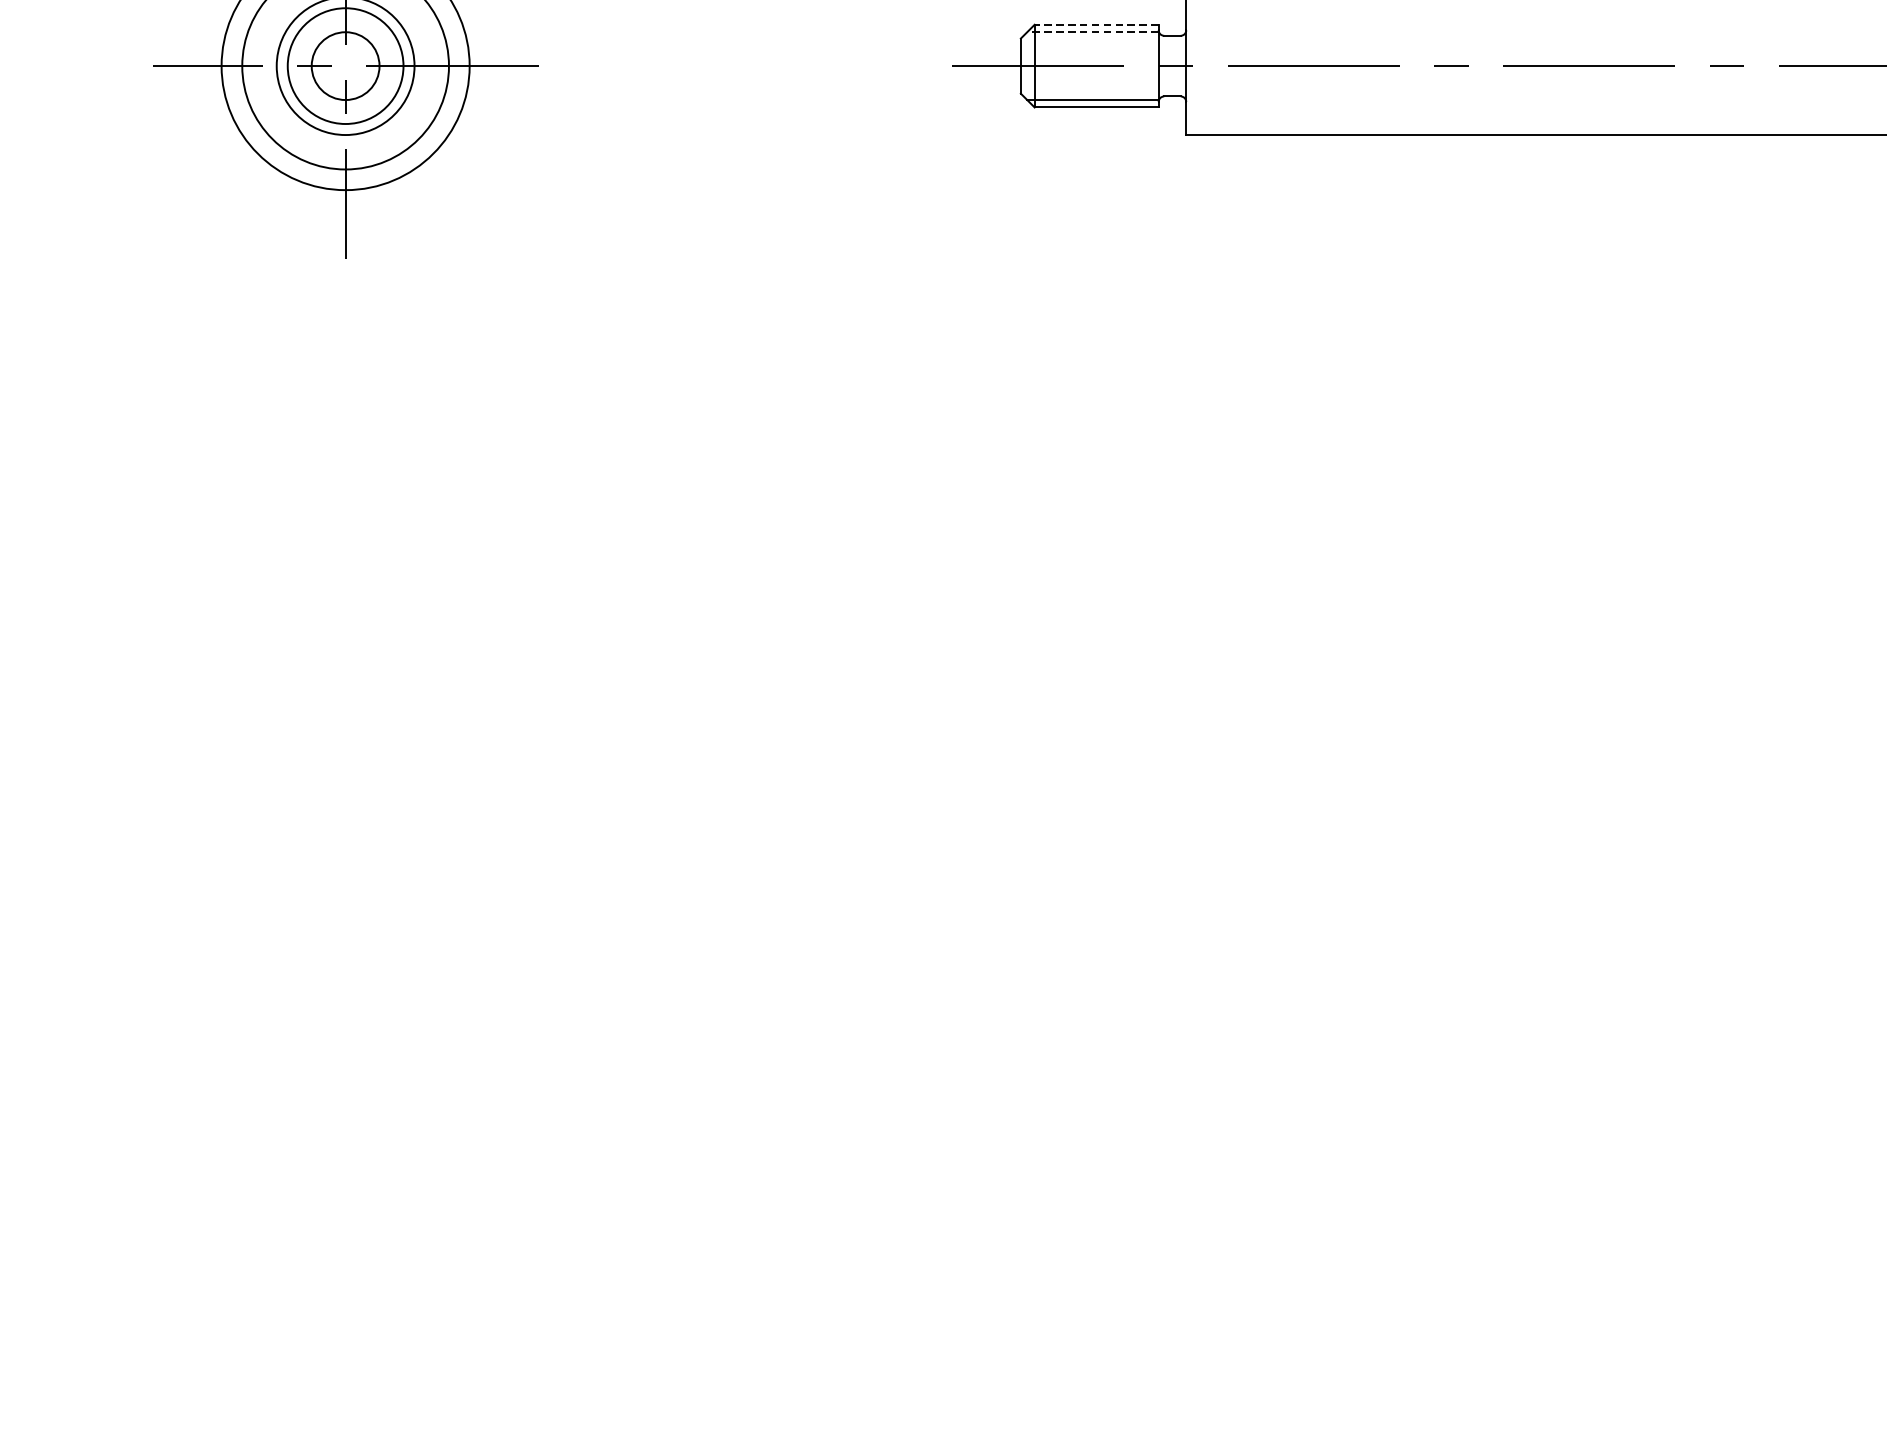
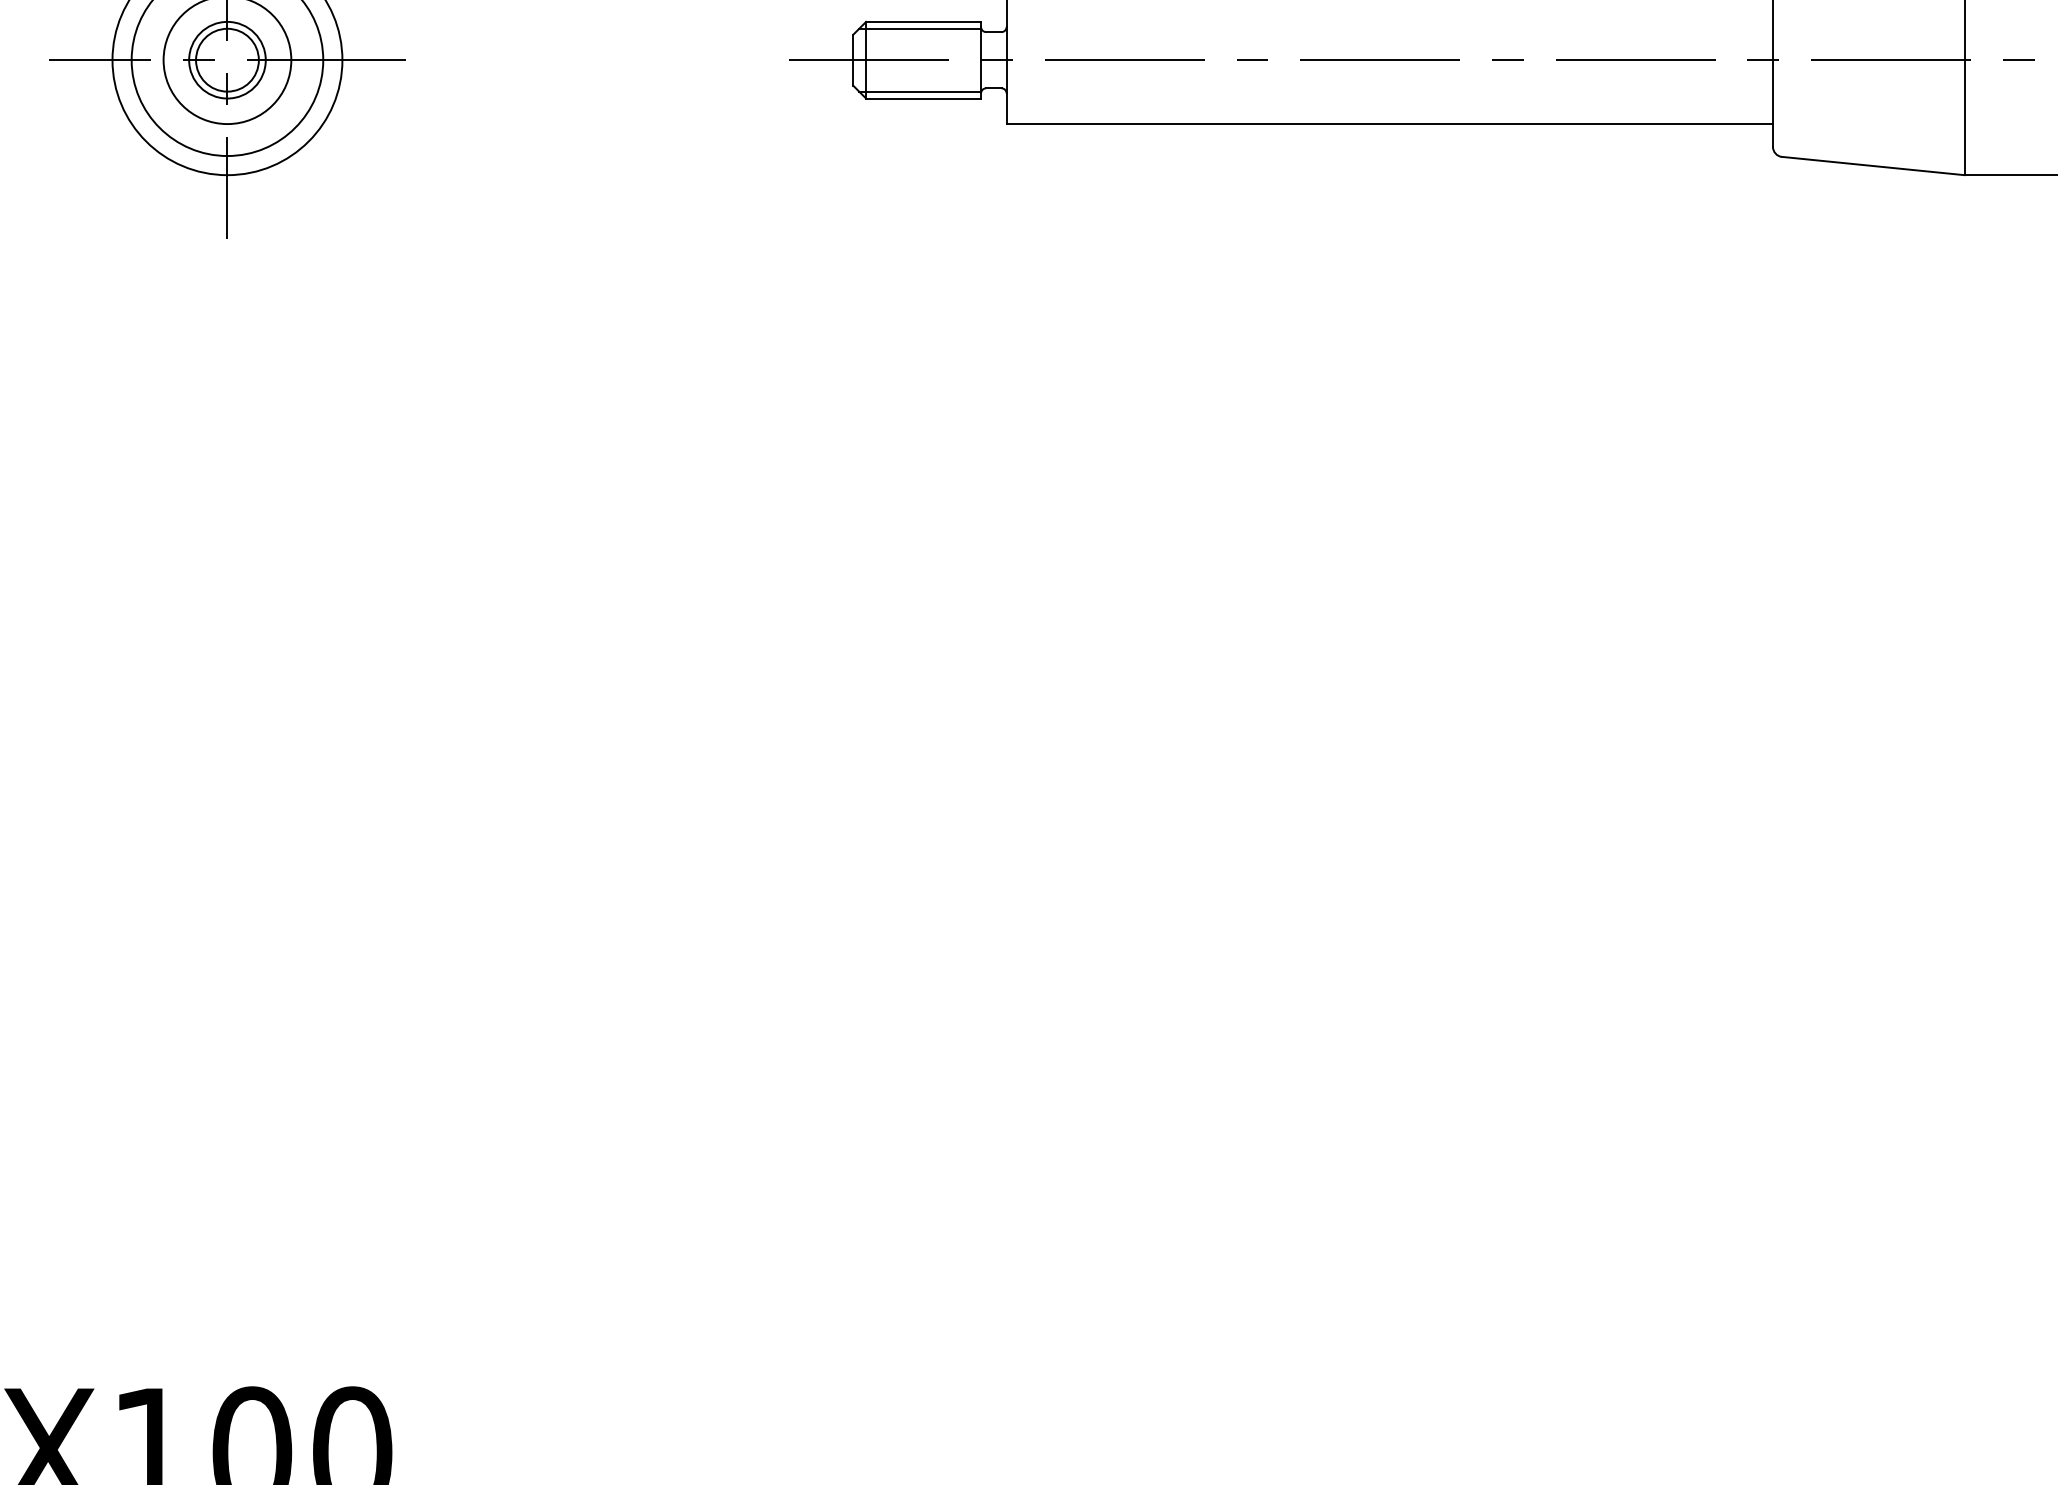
line: (1096, 24) -> (923, 21), dashed -> solid
line: (1093, 31) -> (920, 28), dashed -> solid
circle: (345, 65) -> (227, 59), size x0.71

